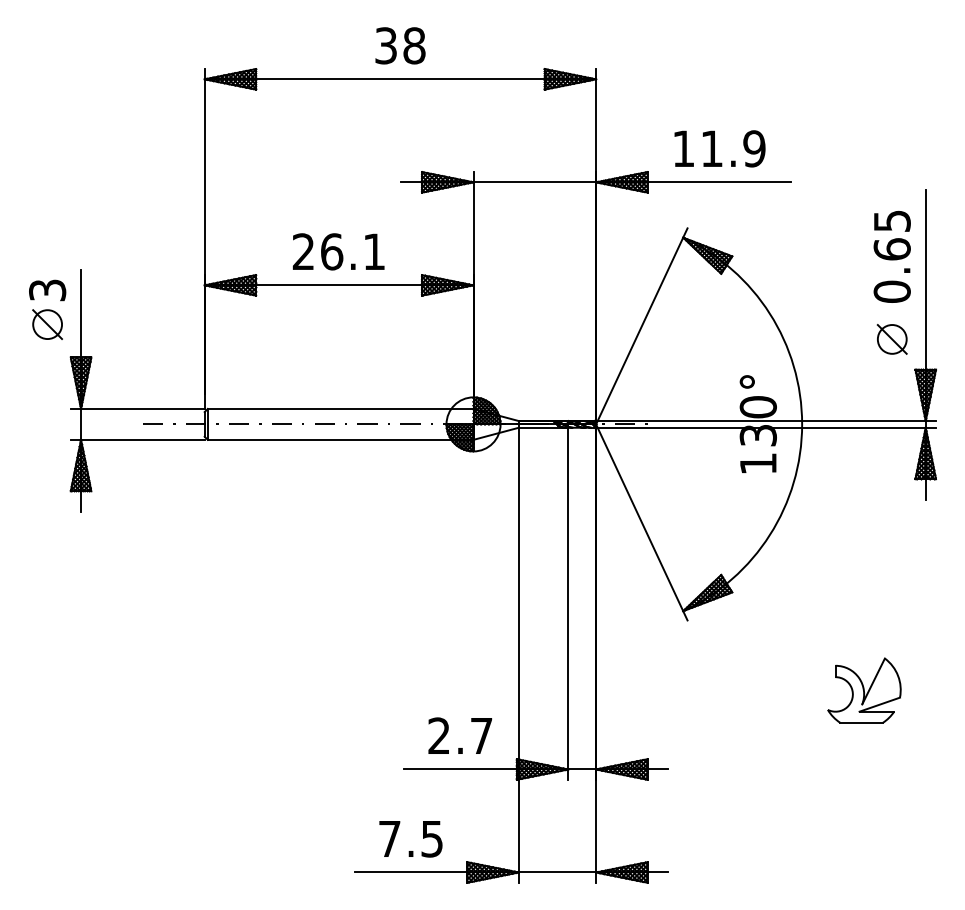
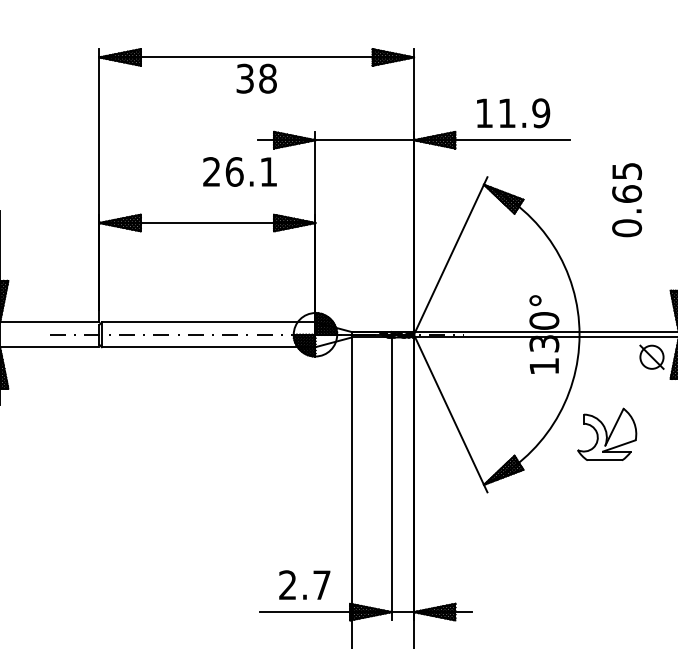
text: (400, 45) -> (256, 78), moved
text: (338, 251) -> (239, 171), moved
text: (891, 256) -> (626, 199), moved
part: (891, 339) -> (651, 357), moved
part: (864, 690) -> (607, 434), moved

